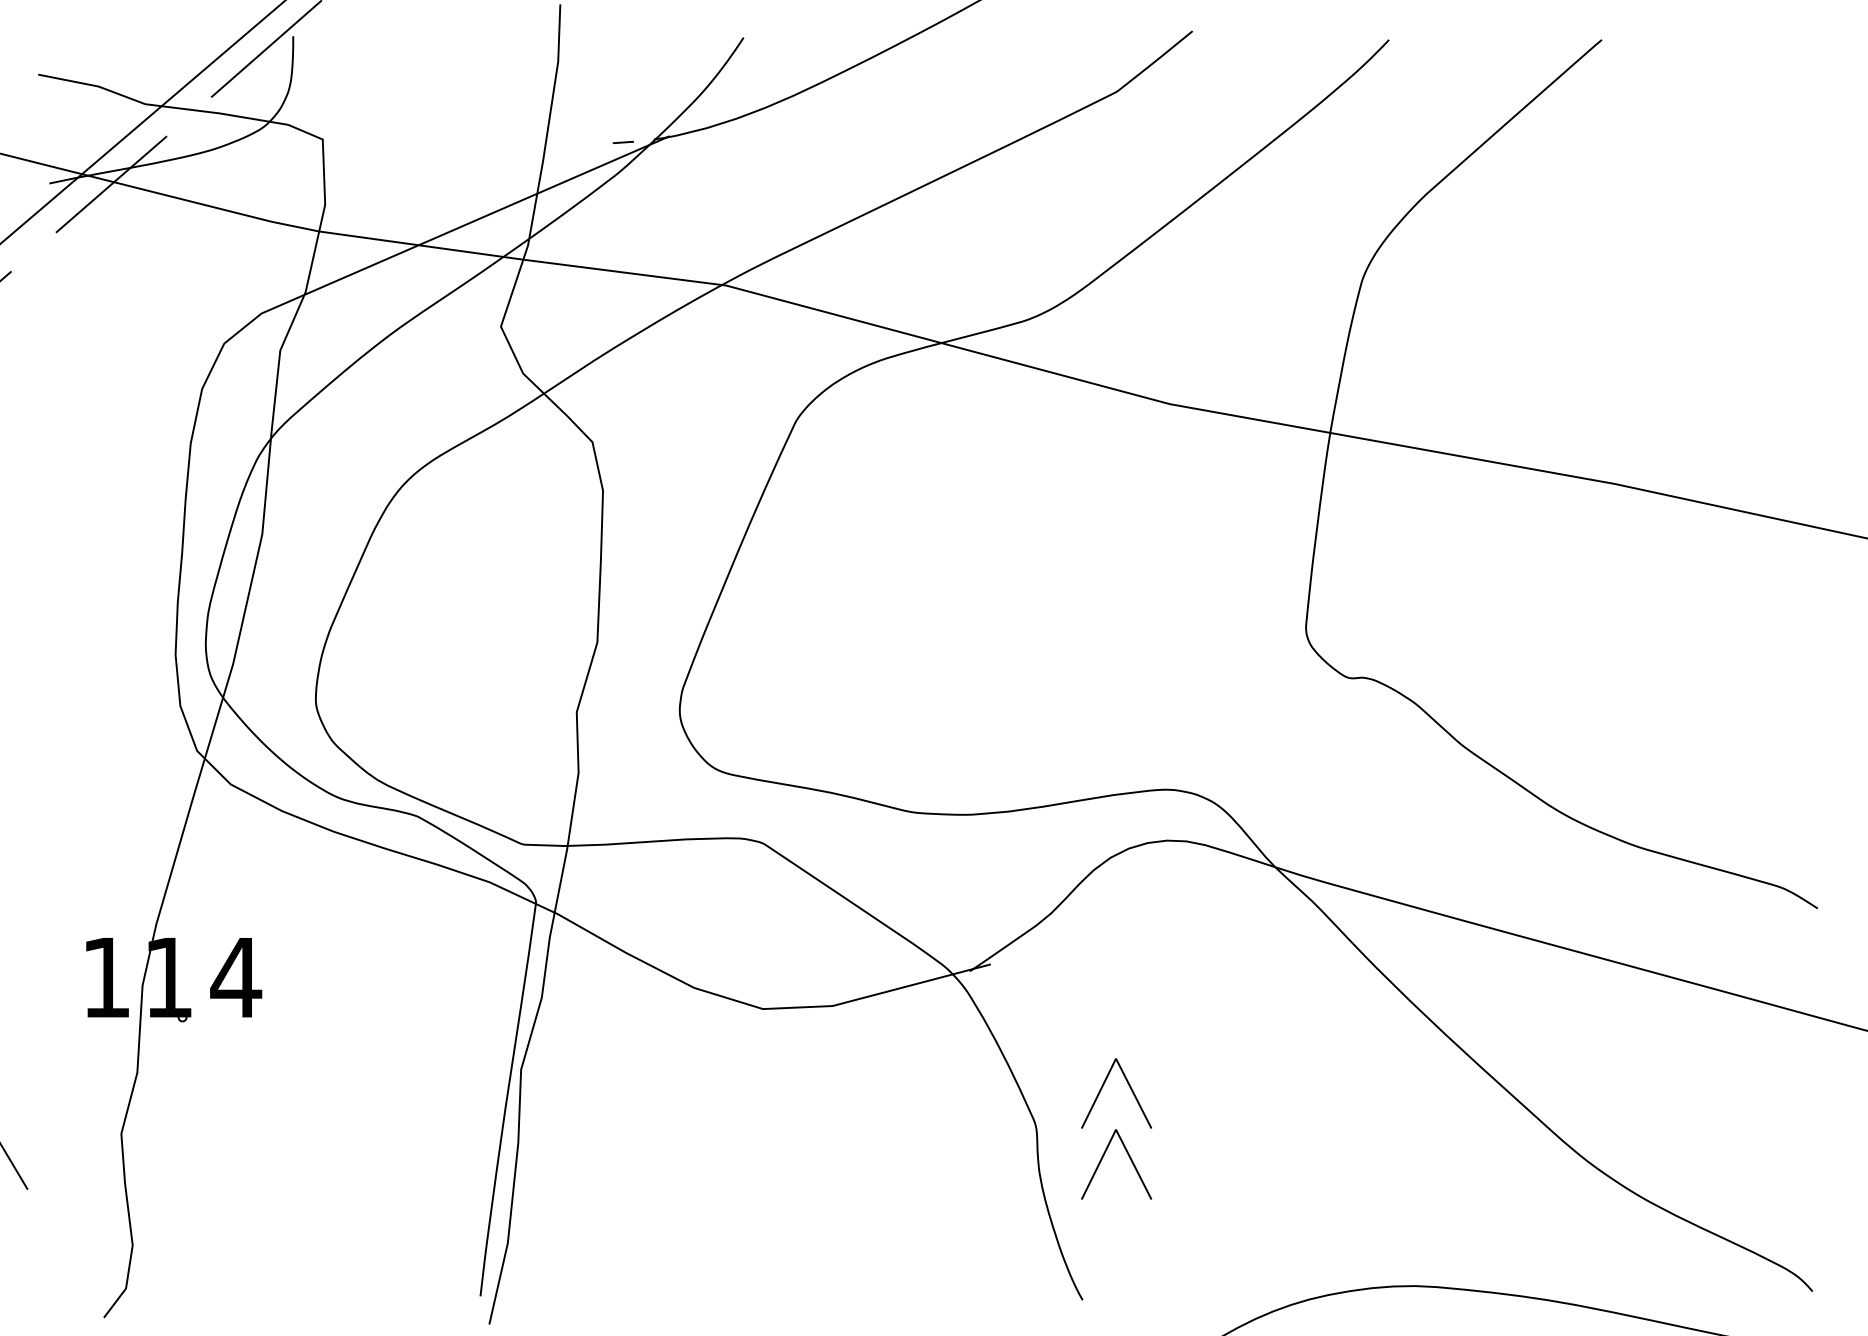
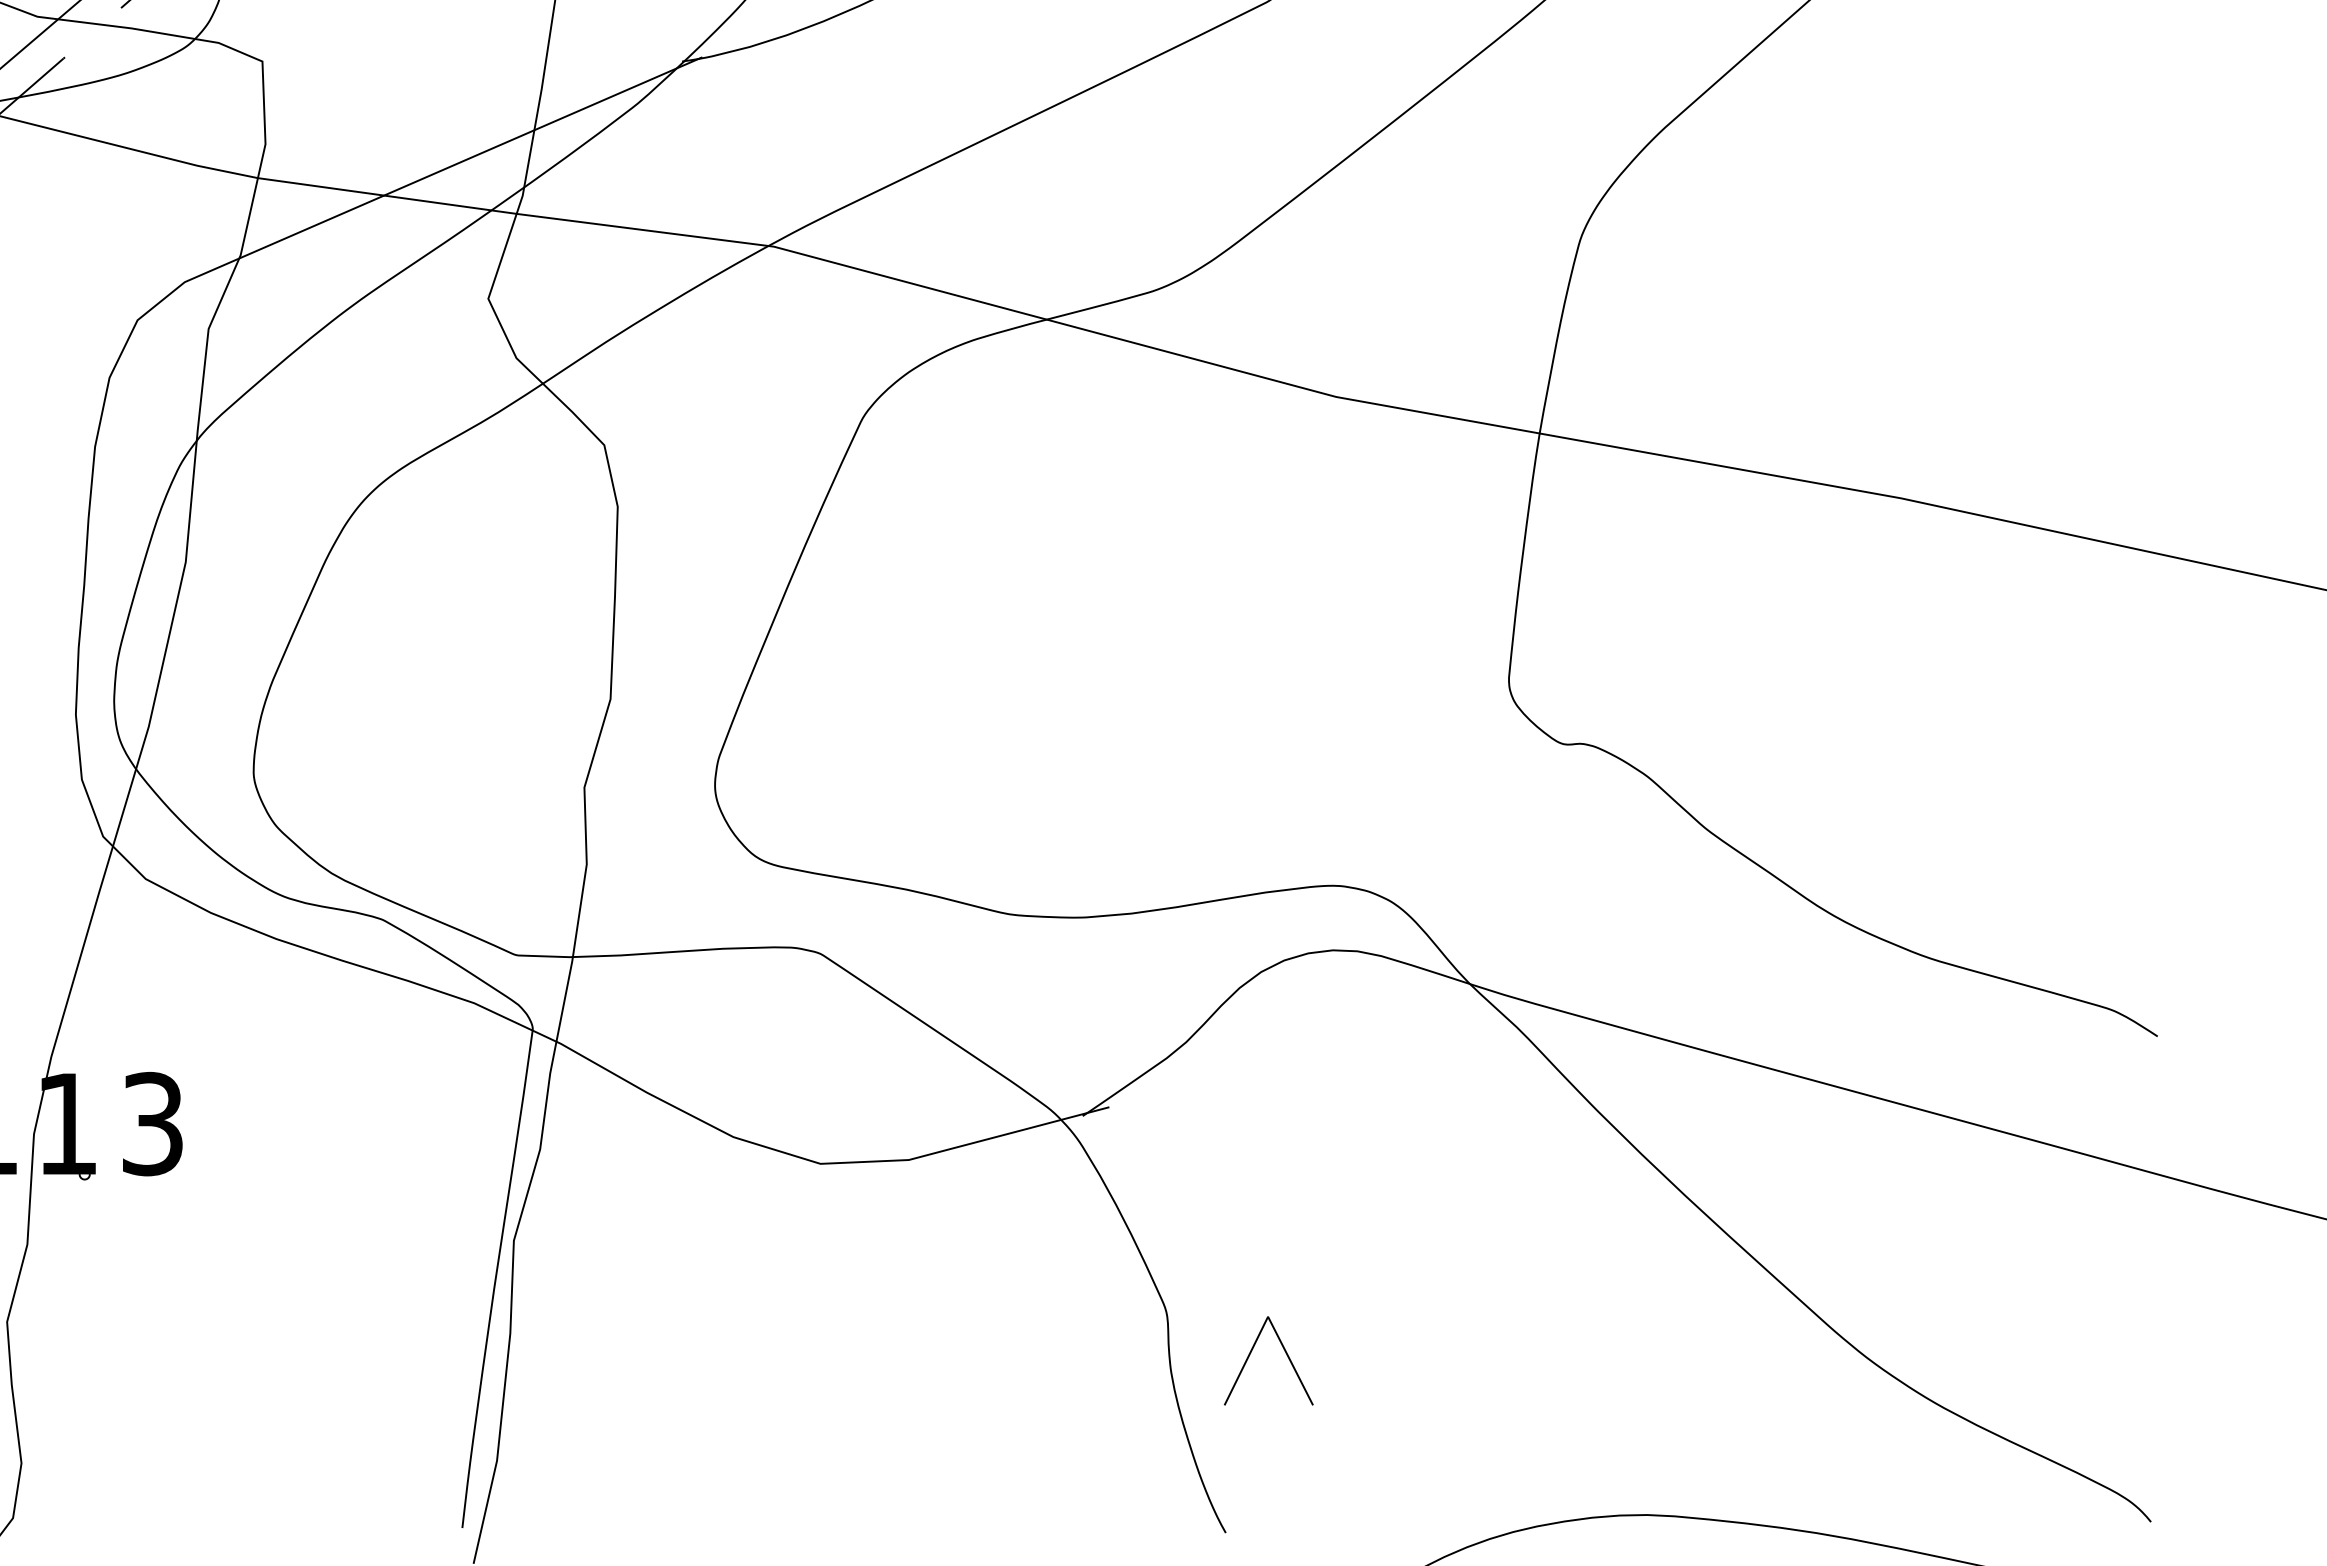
line: (622, 141) -> (642, 64), removed
text: (236, 977) -> (153, 1123), 4 -> 3
line: (1129, 1087) -> (1285, 1263), removed

